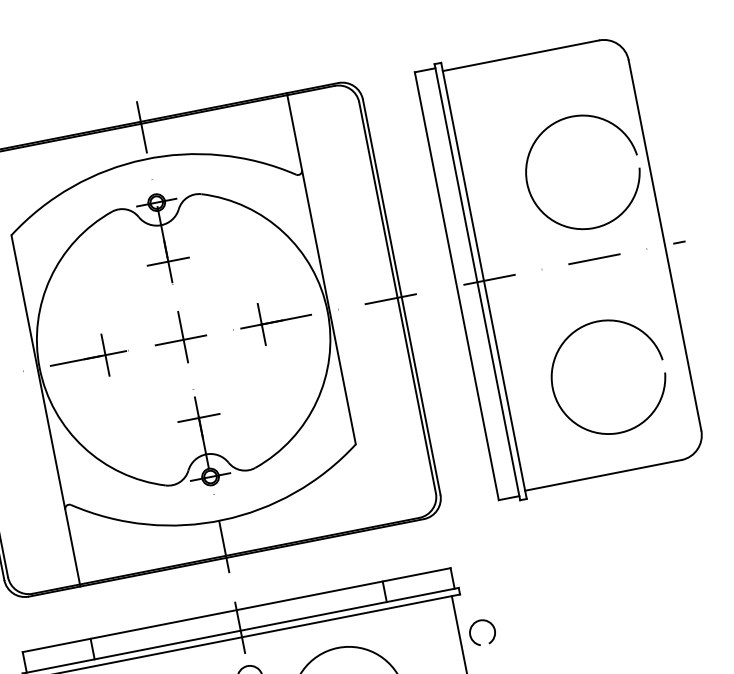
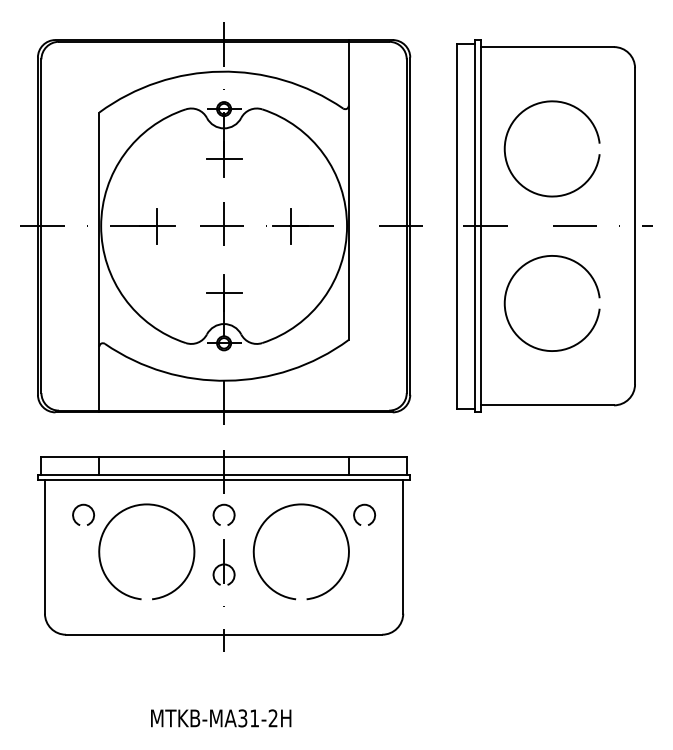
arc: (528, 161) -> (509, 131), moved
arc: (553, 380) -> (506, 297), moved
arc: (473, 626) -> (358, 508), moved

